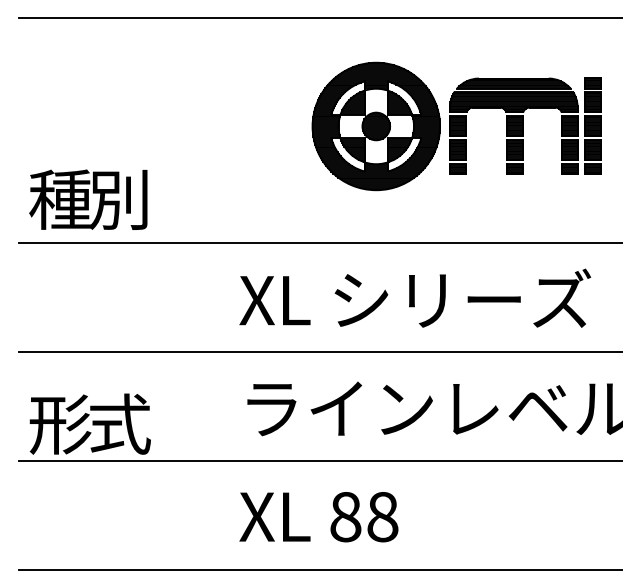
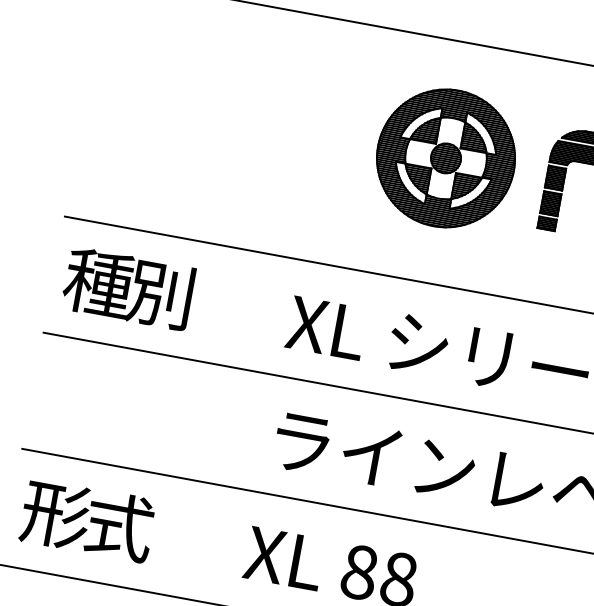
part: (375, 126) -> (445, 158), moved
text: (88, 199) -> (128, 288), moved
text: (89, 423) -> (87, 519), moved

